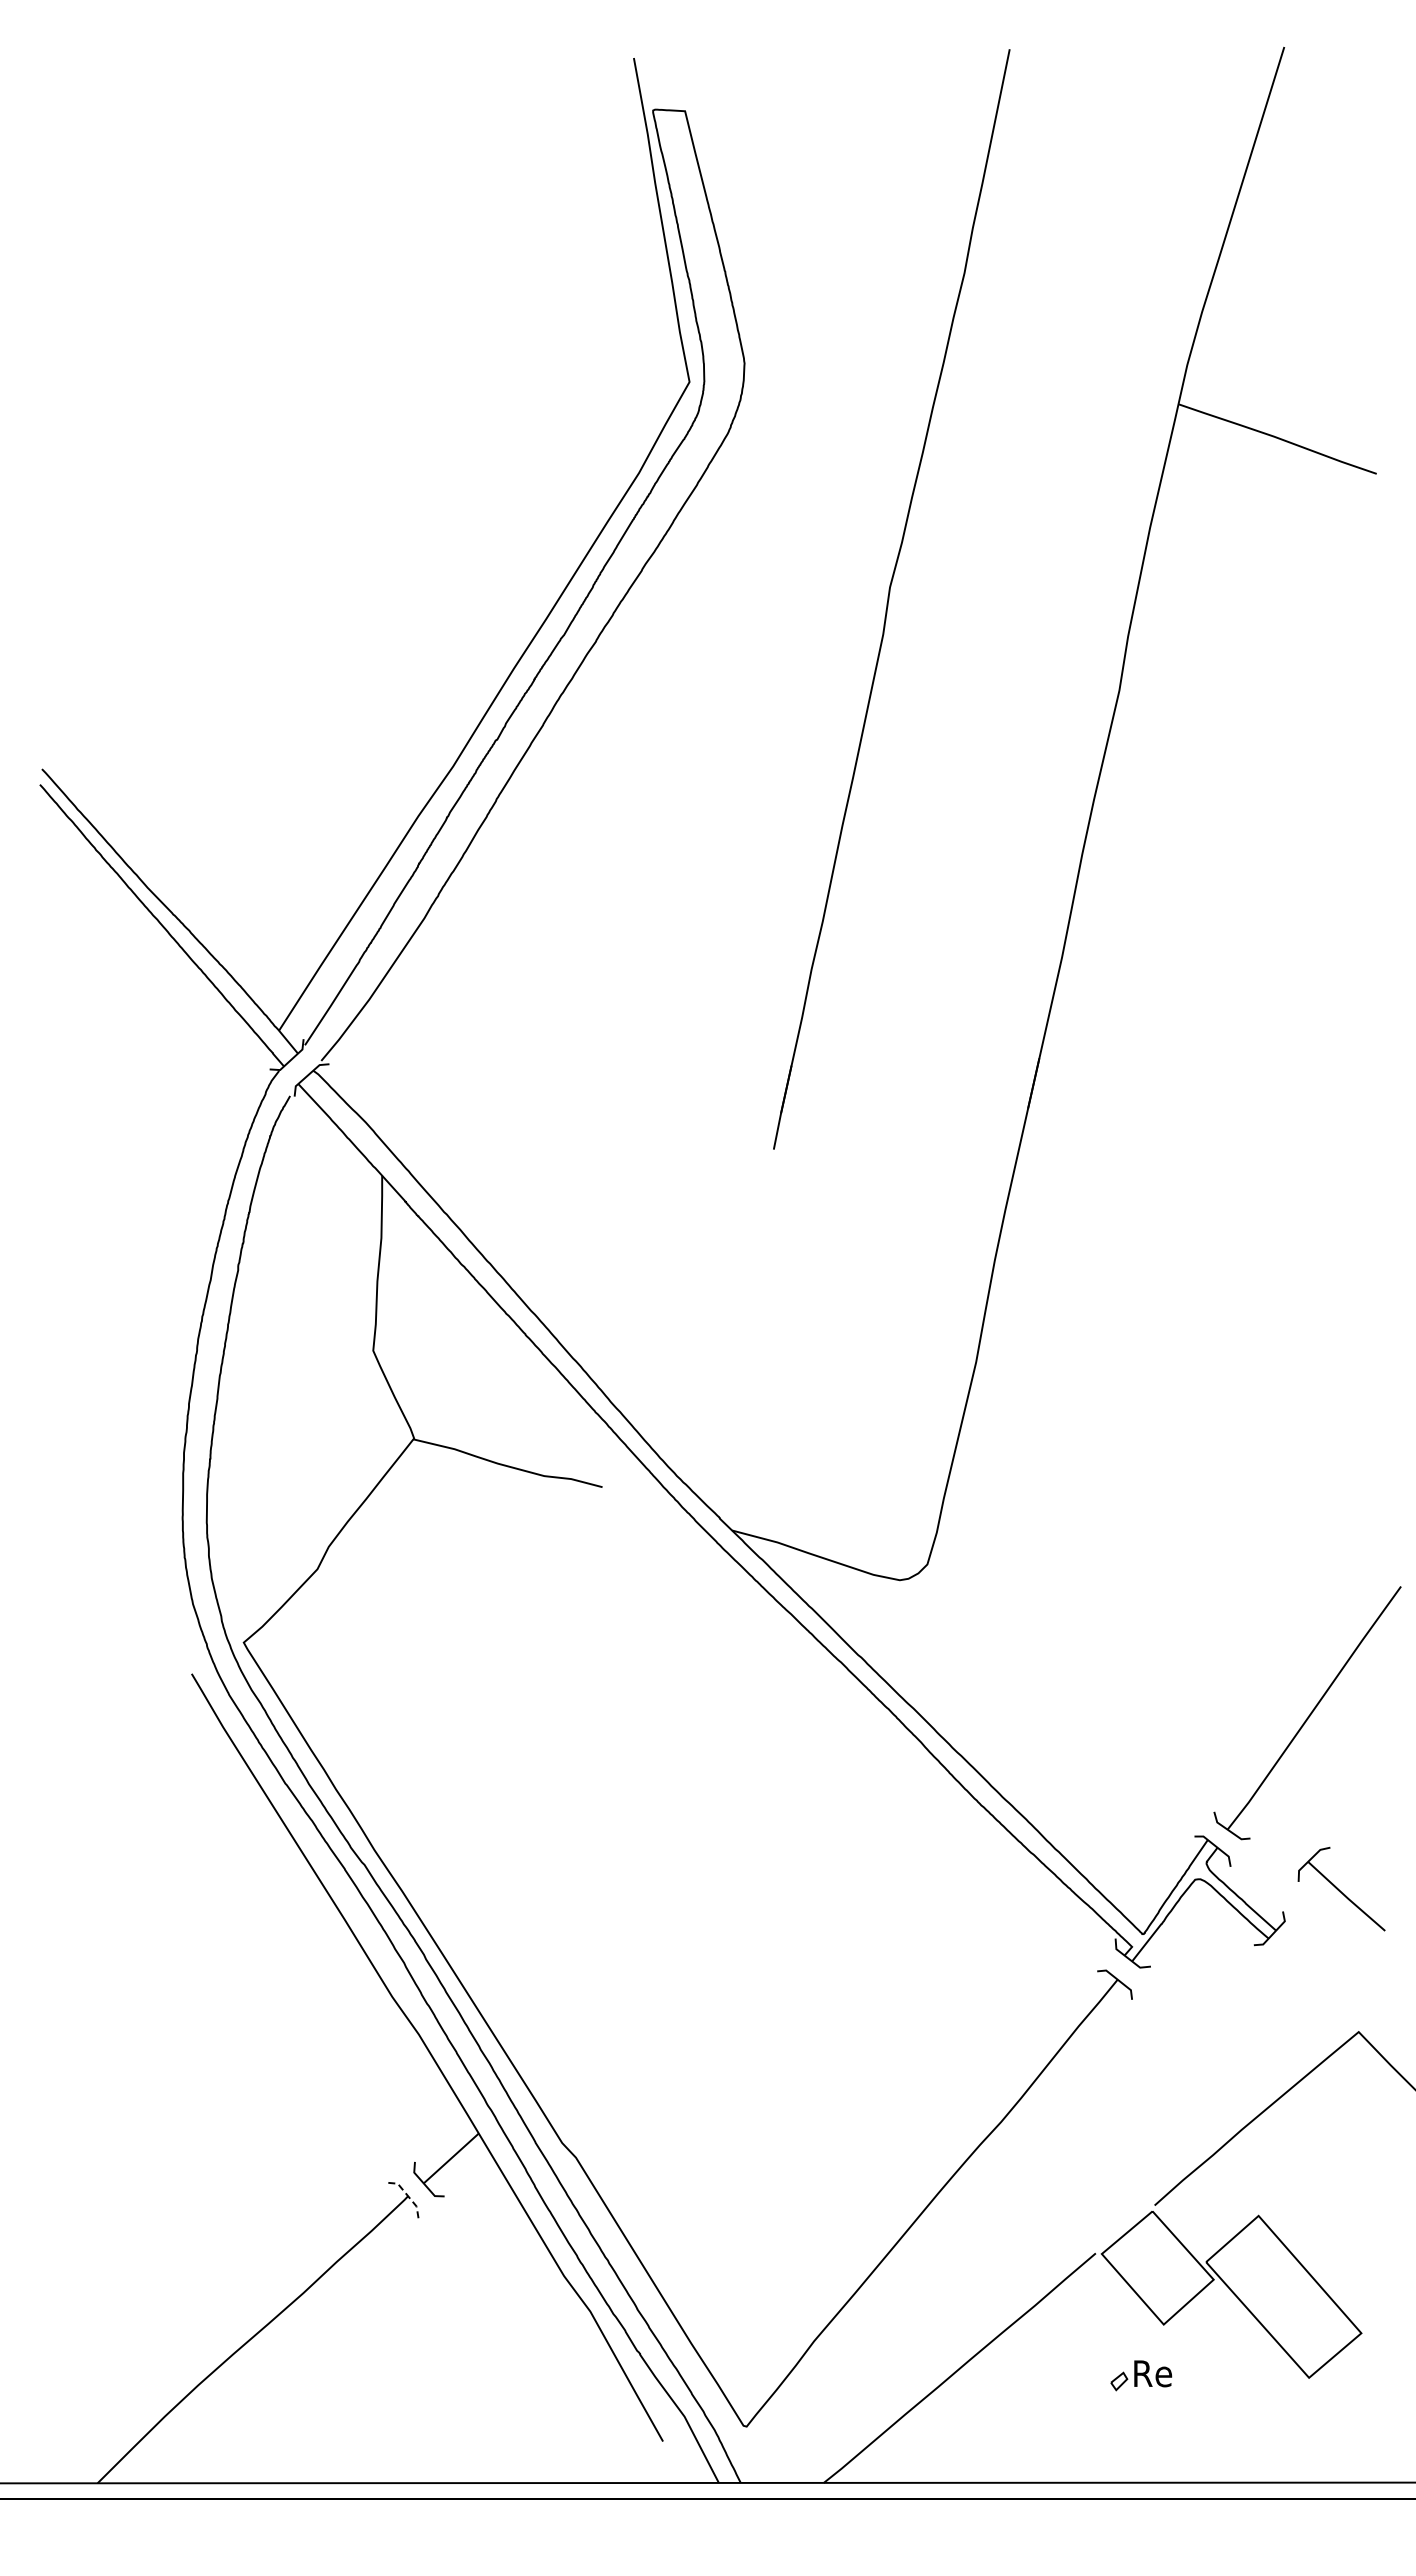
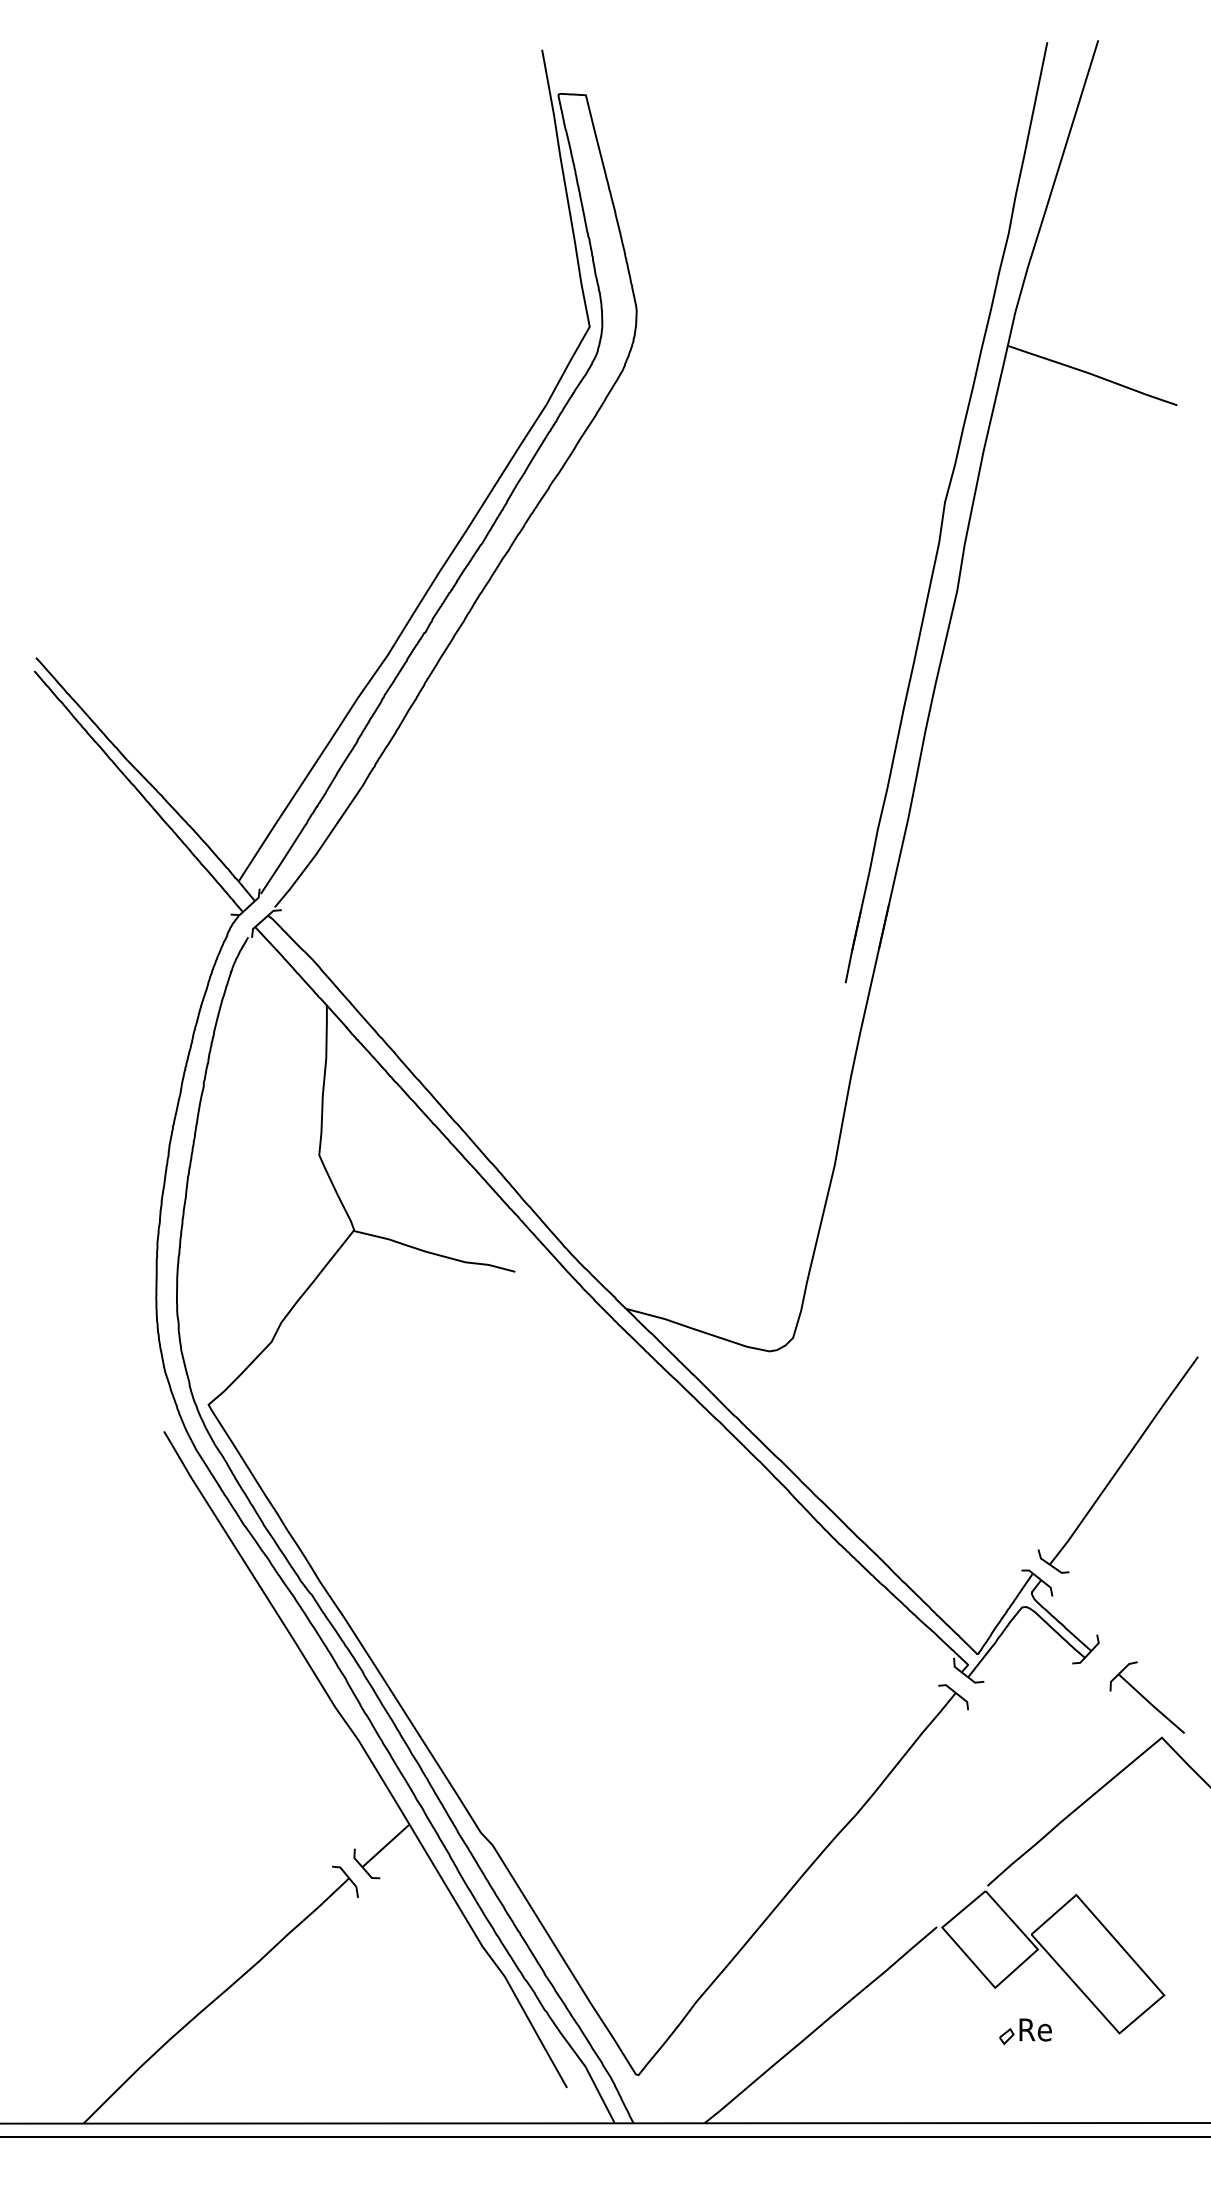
part: (891, 599) -> (946, 512), moved
part: (1341, 1888) -> (1147, 1697), moved
line: (408, 2196) -> (349, 1878), dashed -> solid
part: (1141, 2375) -> (1025, 2031), moved

